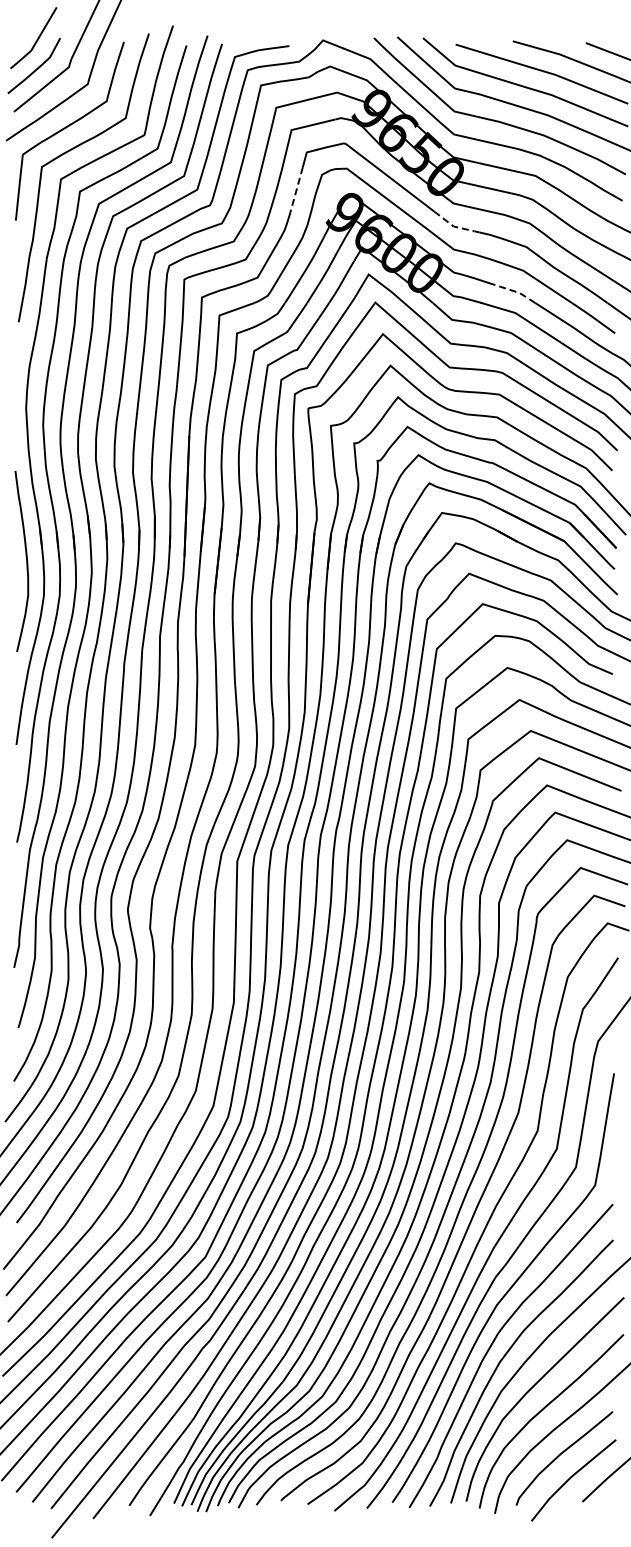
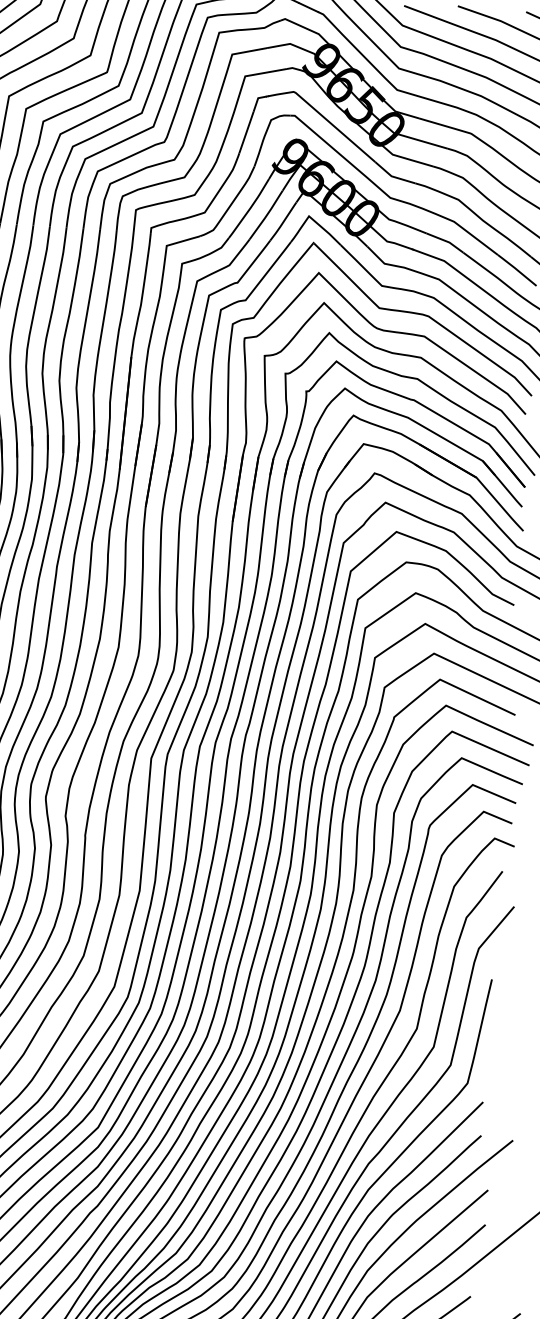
line: (296, 189) -> (246, 132), dashed -> solid
line: (455, 226) -> (393, 176), dashed -> solid
line: (516, 291) -> (446, 240), dashed -> solid

